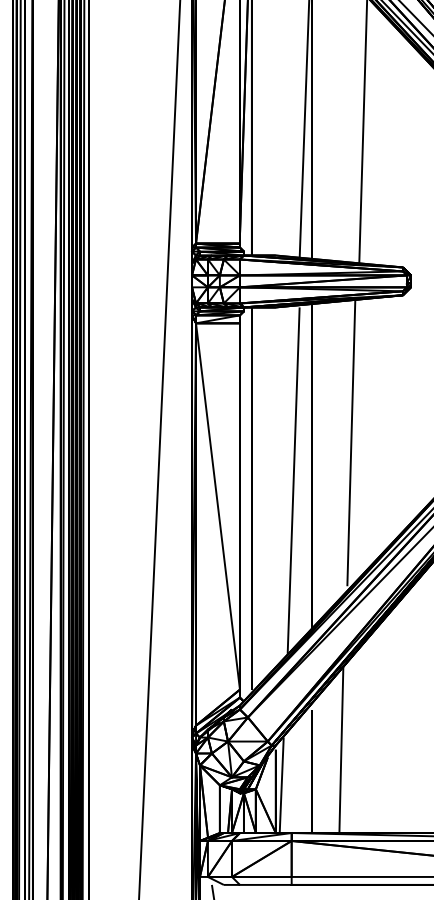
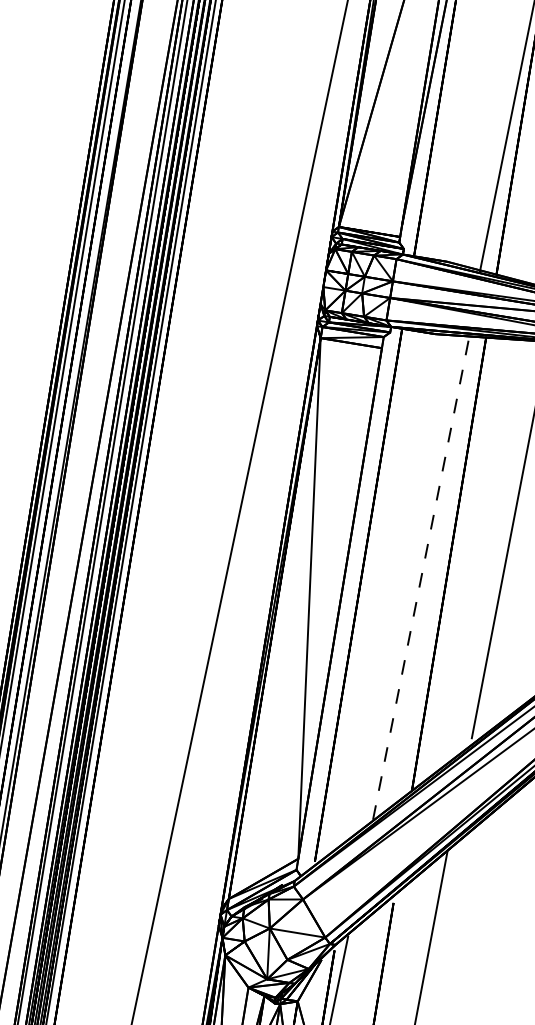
line: (293, 480) -> (420, 579), solid -> dashed

